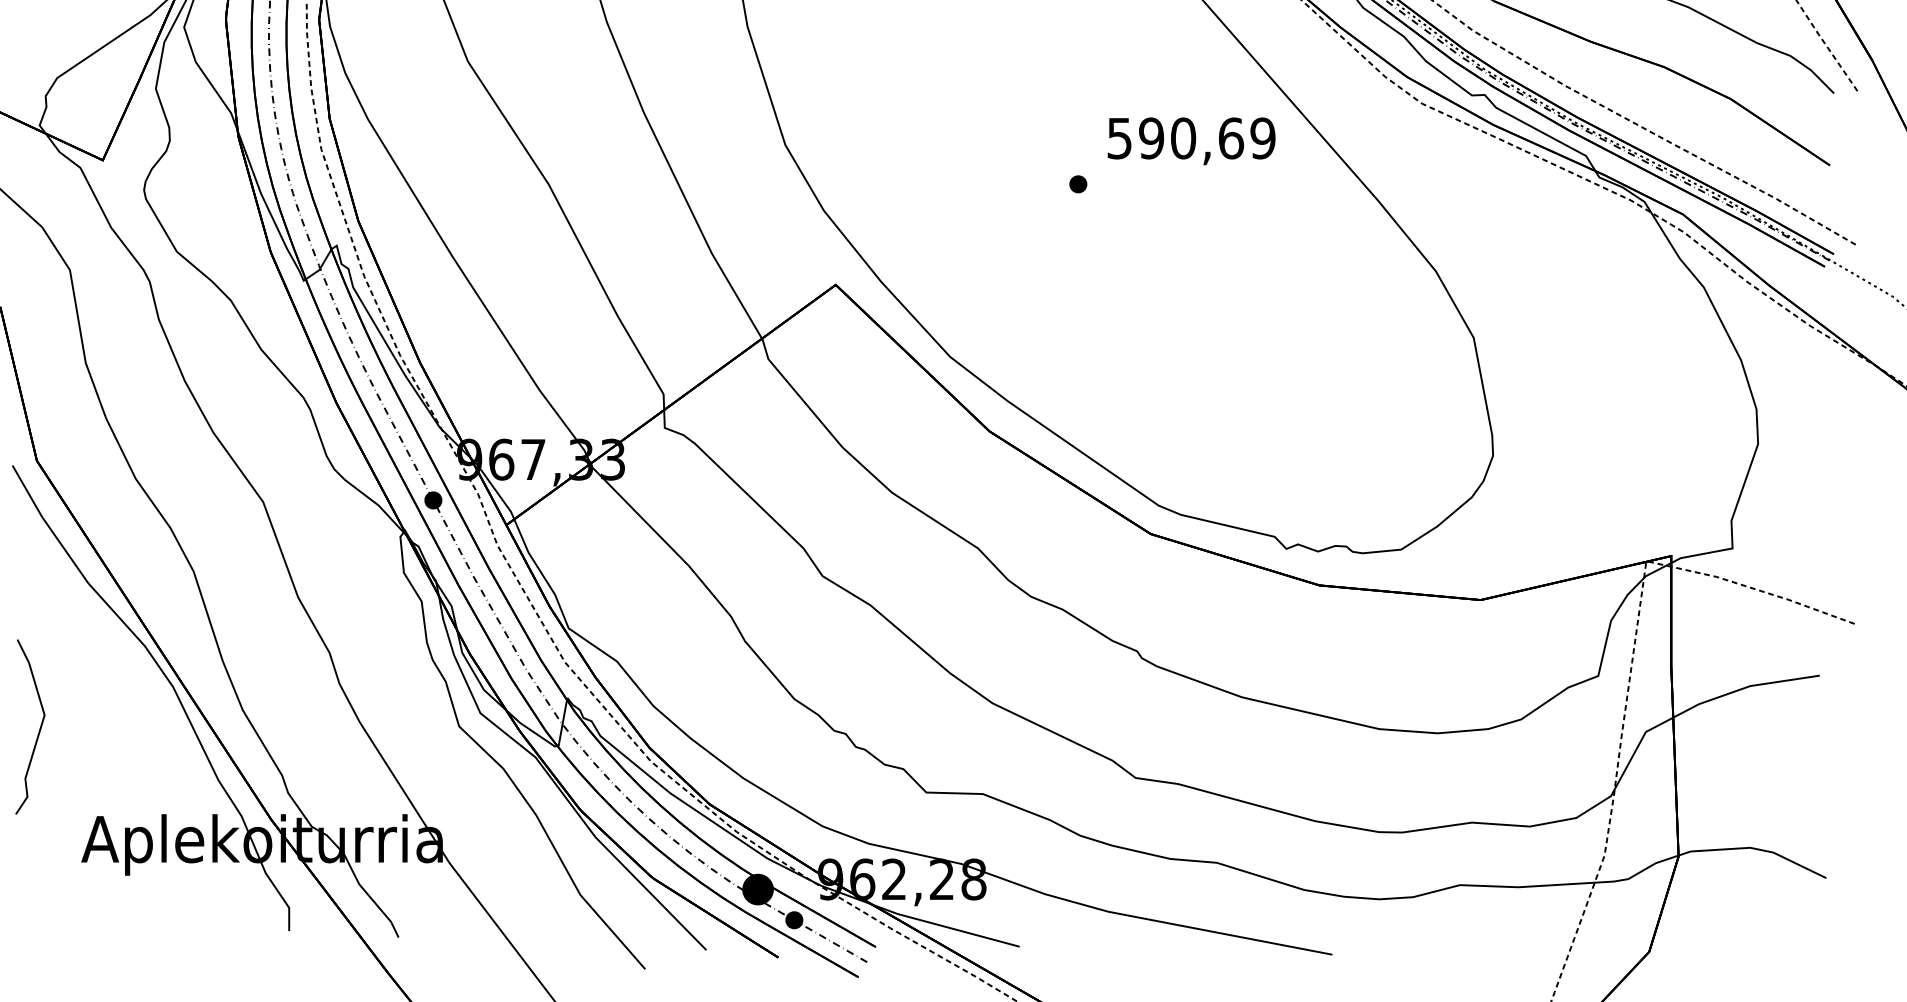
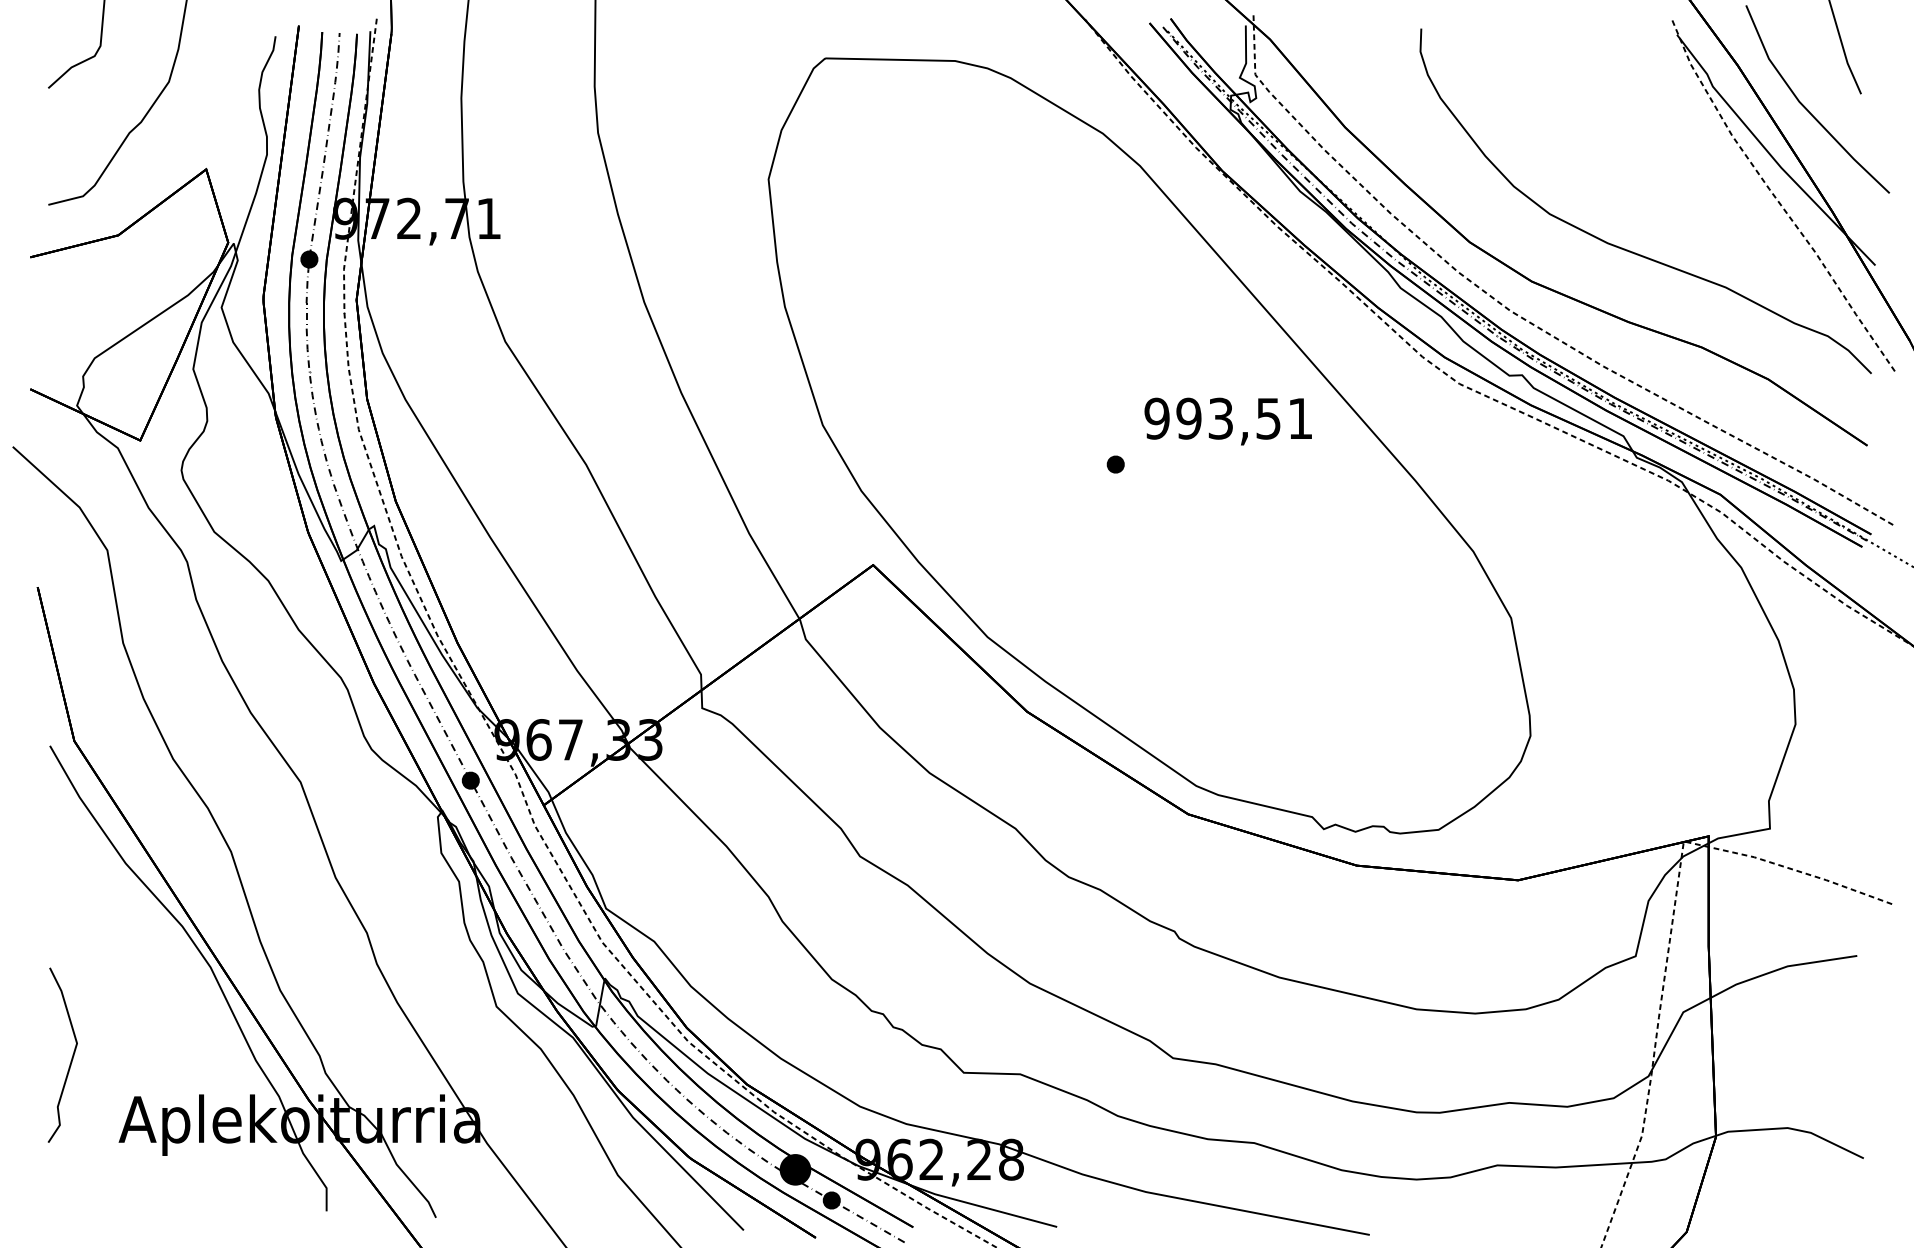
text: (1191, 138) -> (1228, 418), 590,69 -> 993,51
curve: (39, 729) -> (71, 1057), moved

